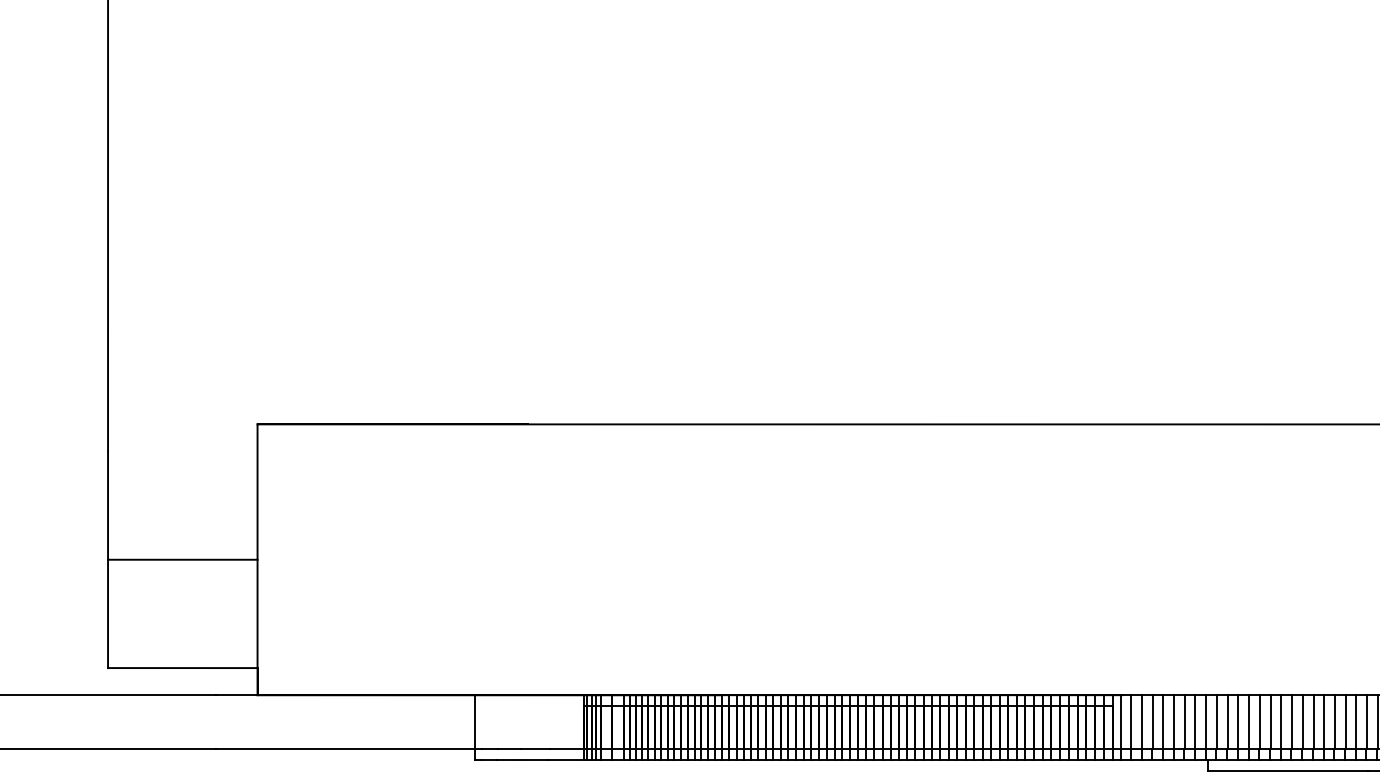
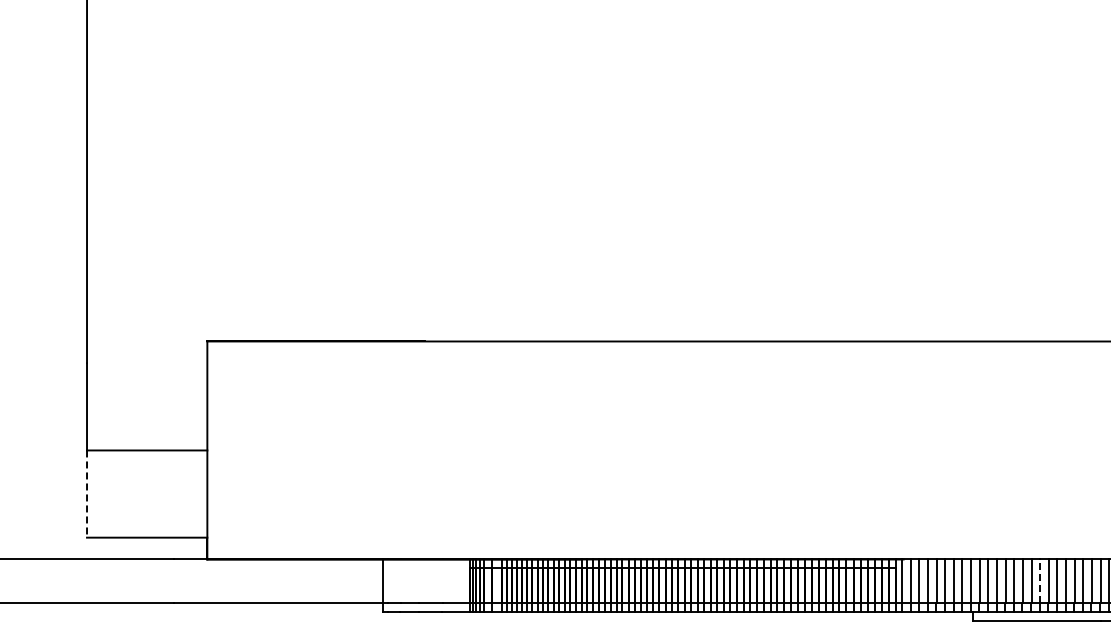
line: (108, 614) -> (87, 494), solid -> dashed
line: (1292, 722) -> (1040, 581), solid -> dashed

